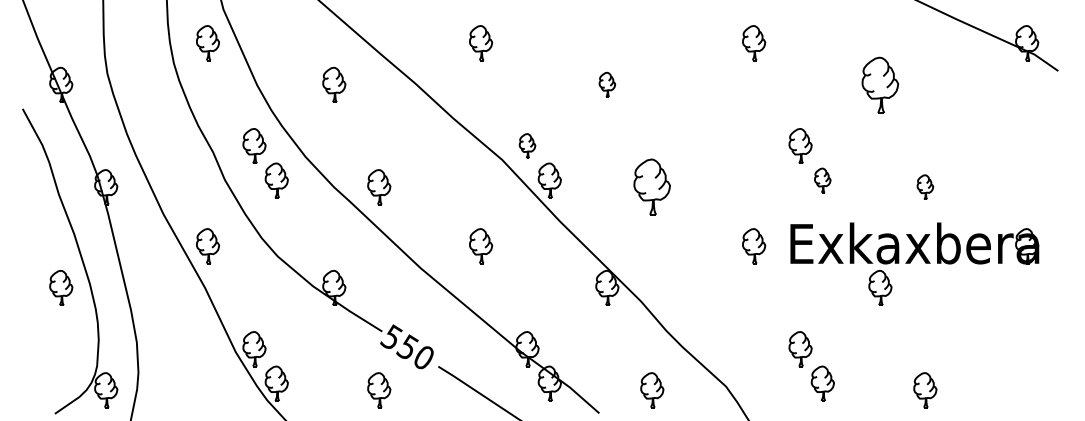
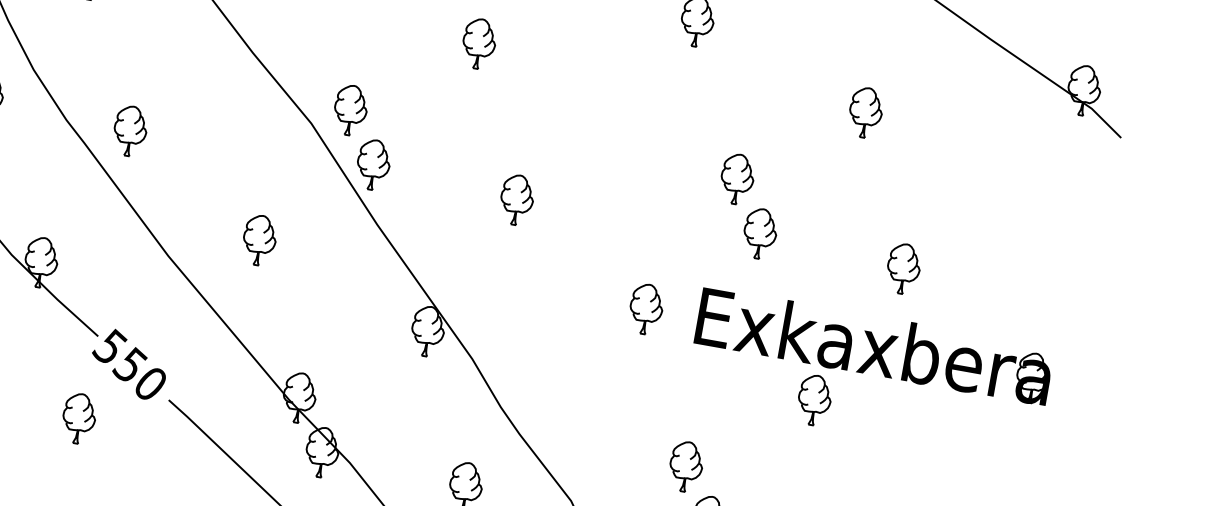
part: (607, 84) -> (479, 43), size x1.43
part: (880, 84) -> (866, 112), size x0.62
part: (527, 145) -> (350, 109), size x1.43
part: (822, 180) -> (759, 233), size x1.43
part: (652, 187) -> (517, 200), size x0.62
part: (925, 187) -> (903, 269), size x1.43

